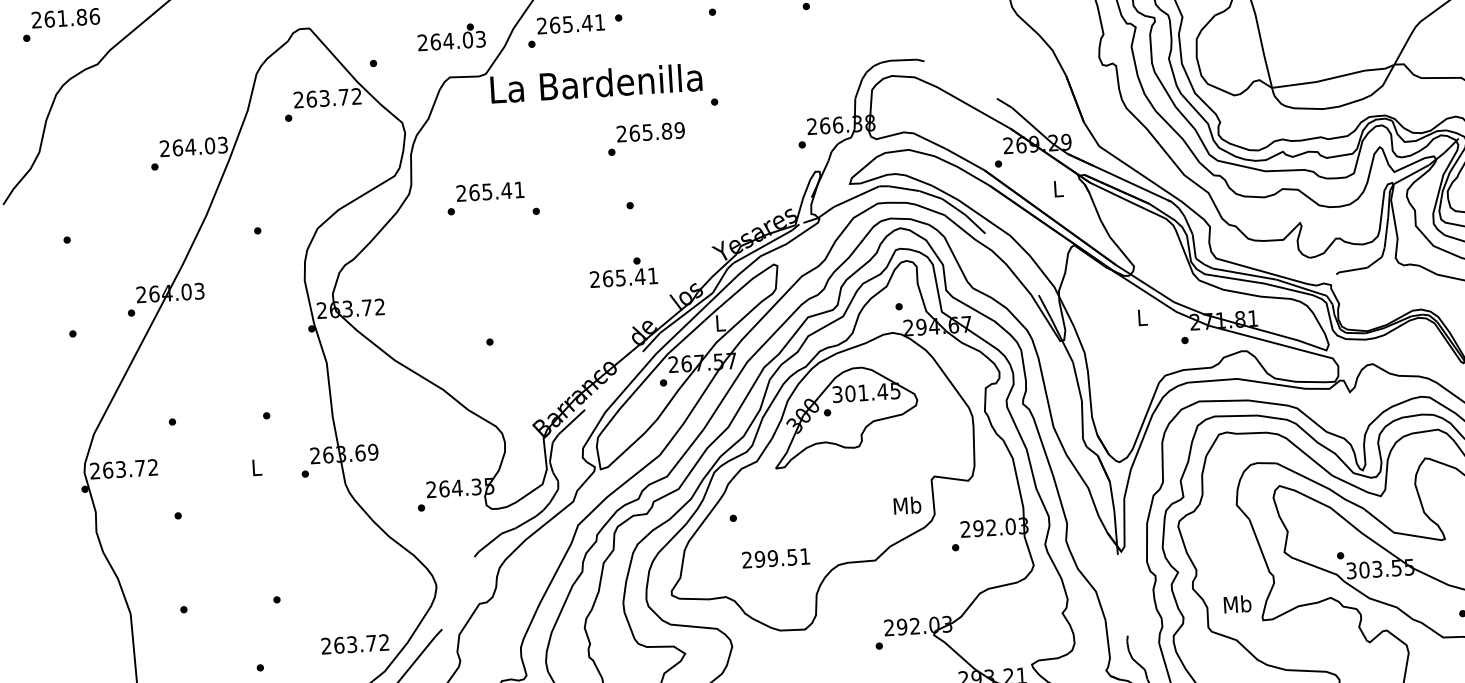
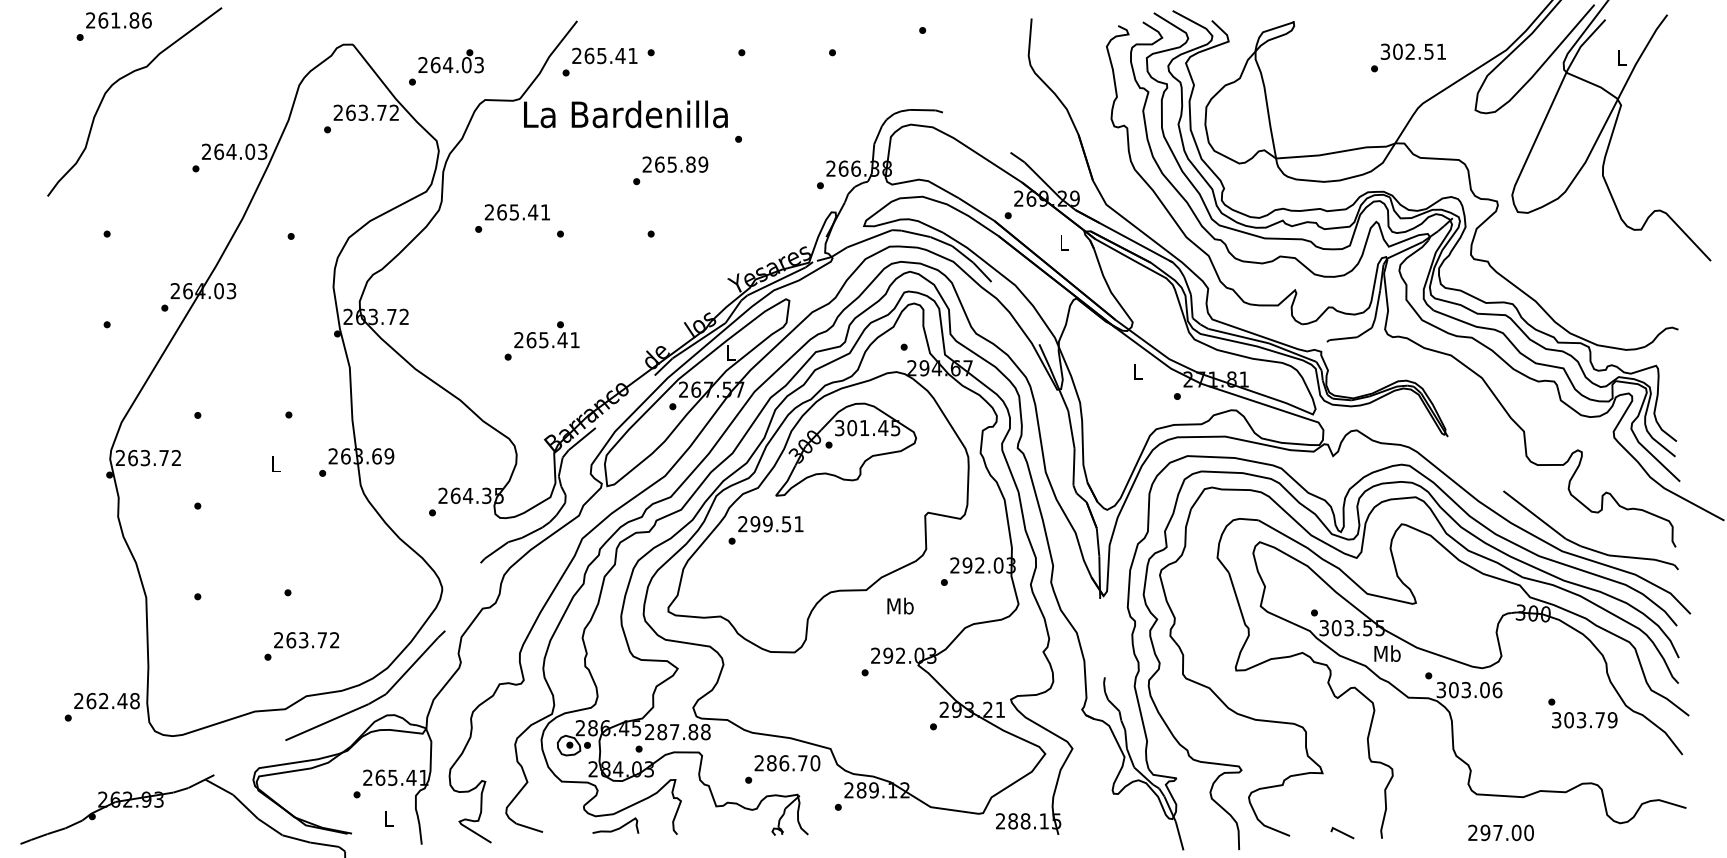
text: (450, 37) -> (450, 61), moved
text: (623, 271) -> (546, 334), moved
text: (907, 504) -> (900, 605), moved
text: (775, 558) -> (770, 524), moved
text: (1237, 604) -> (1387, 653), moved
text: (355, 644) -> (306, 640), moved

